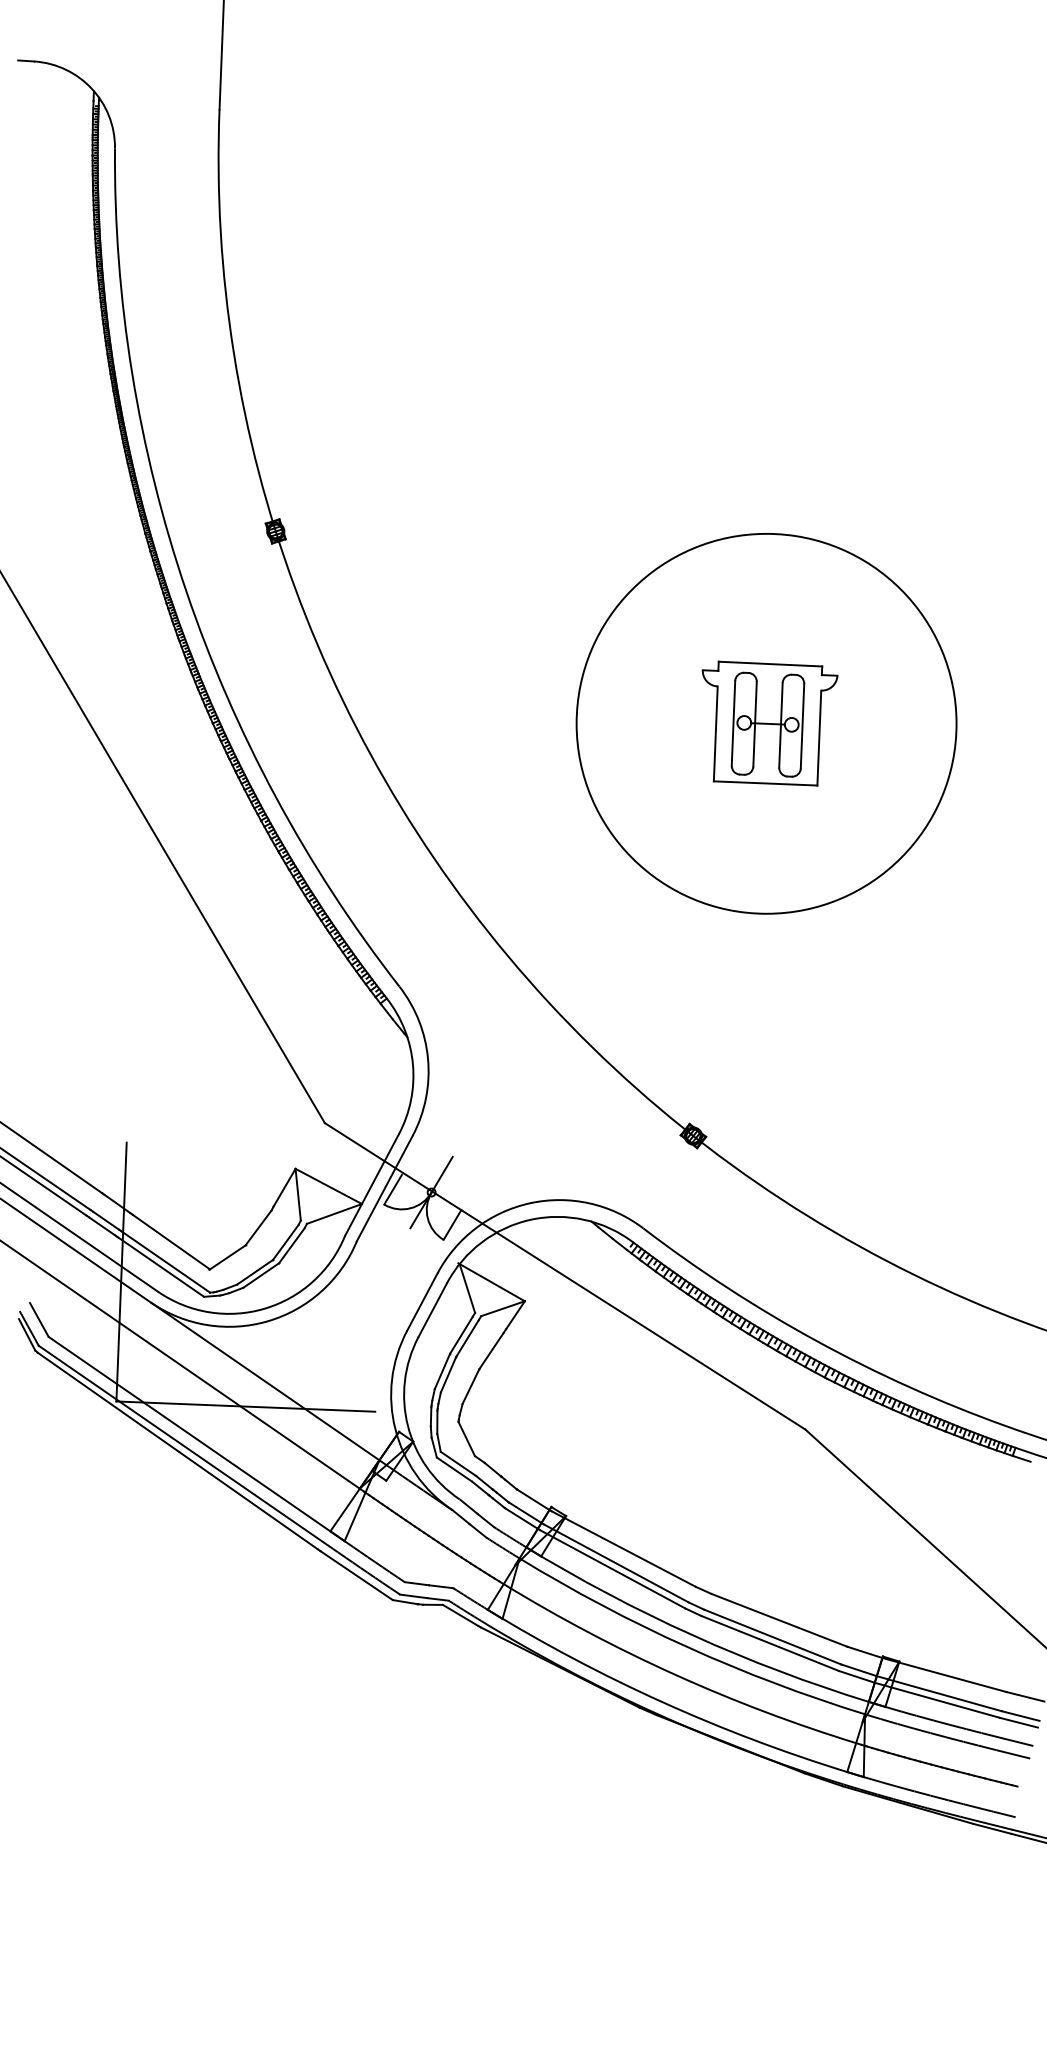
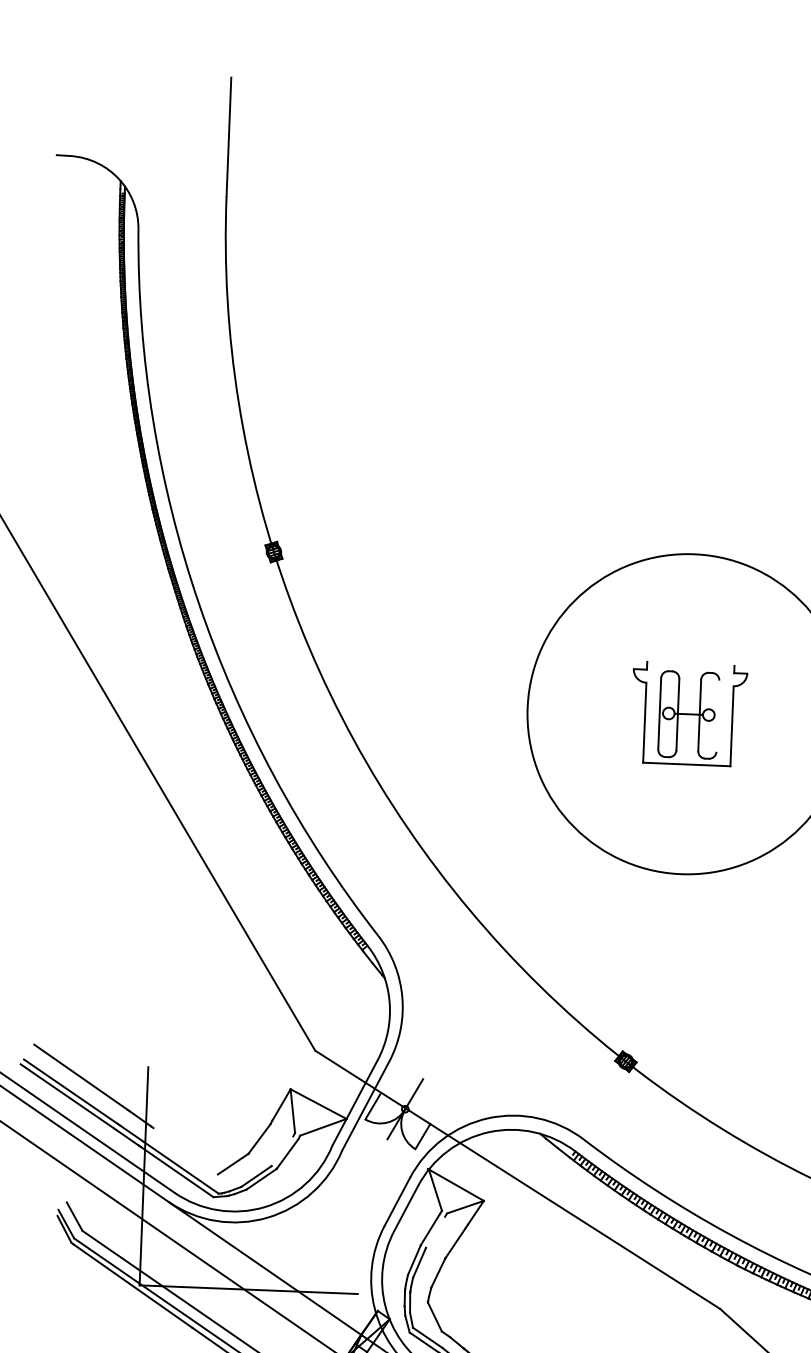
line: (770, 663) -> (690, 663), removed
line: (802, 725) -> (717, 715), removed
line: (171, 1241) -> (186, 1150), removed
line: (285, 1241) -> (282, 1150), removed
line: (467, 1338) -> (435, 1232), removed

